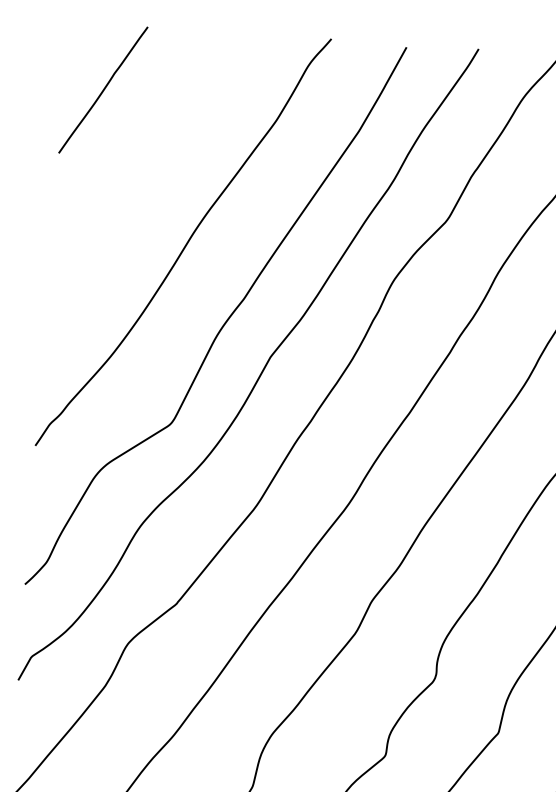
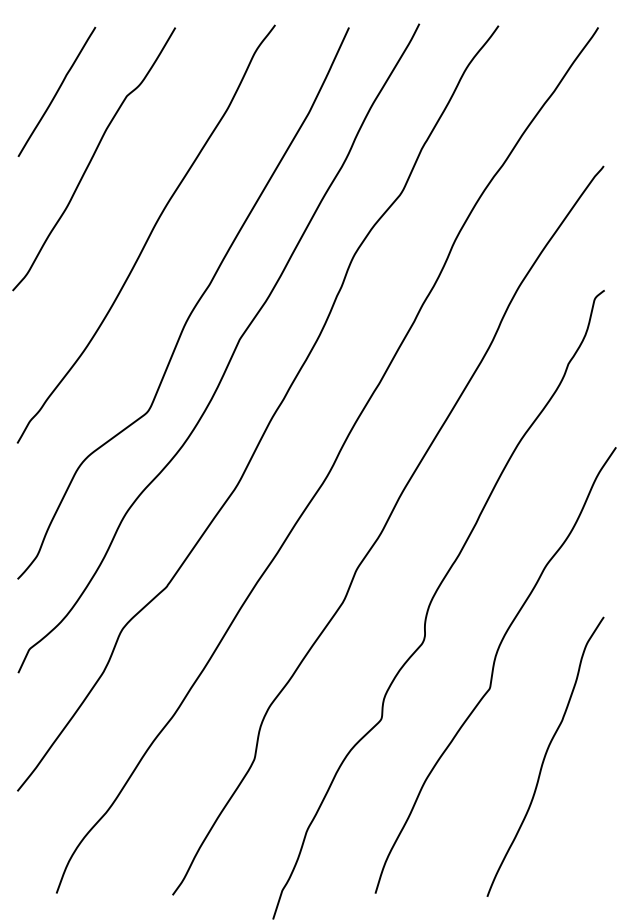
curve: (134, 161) -> (92, 159), added

